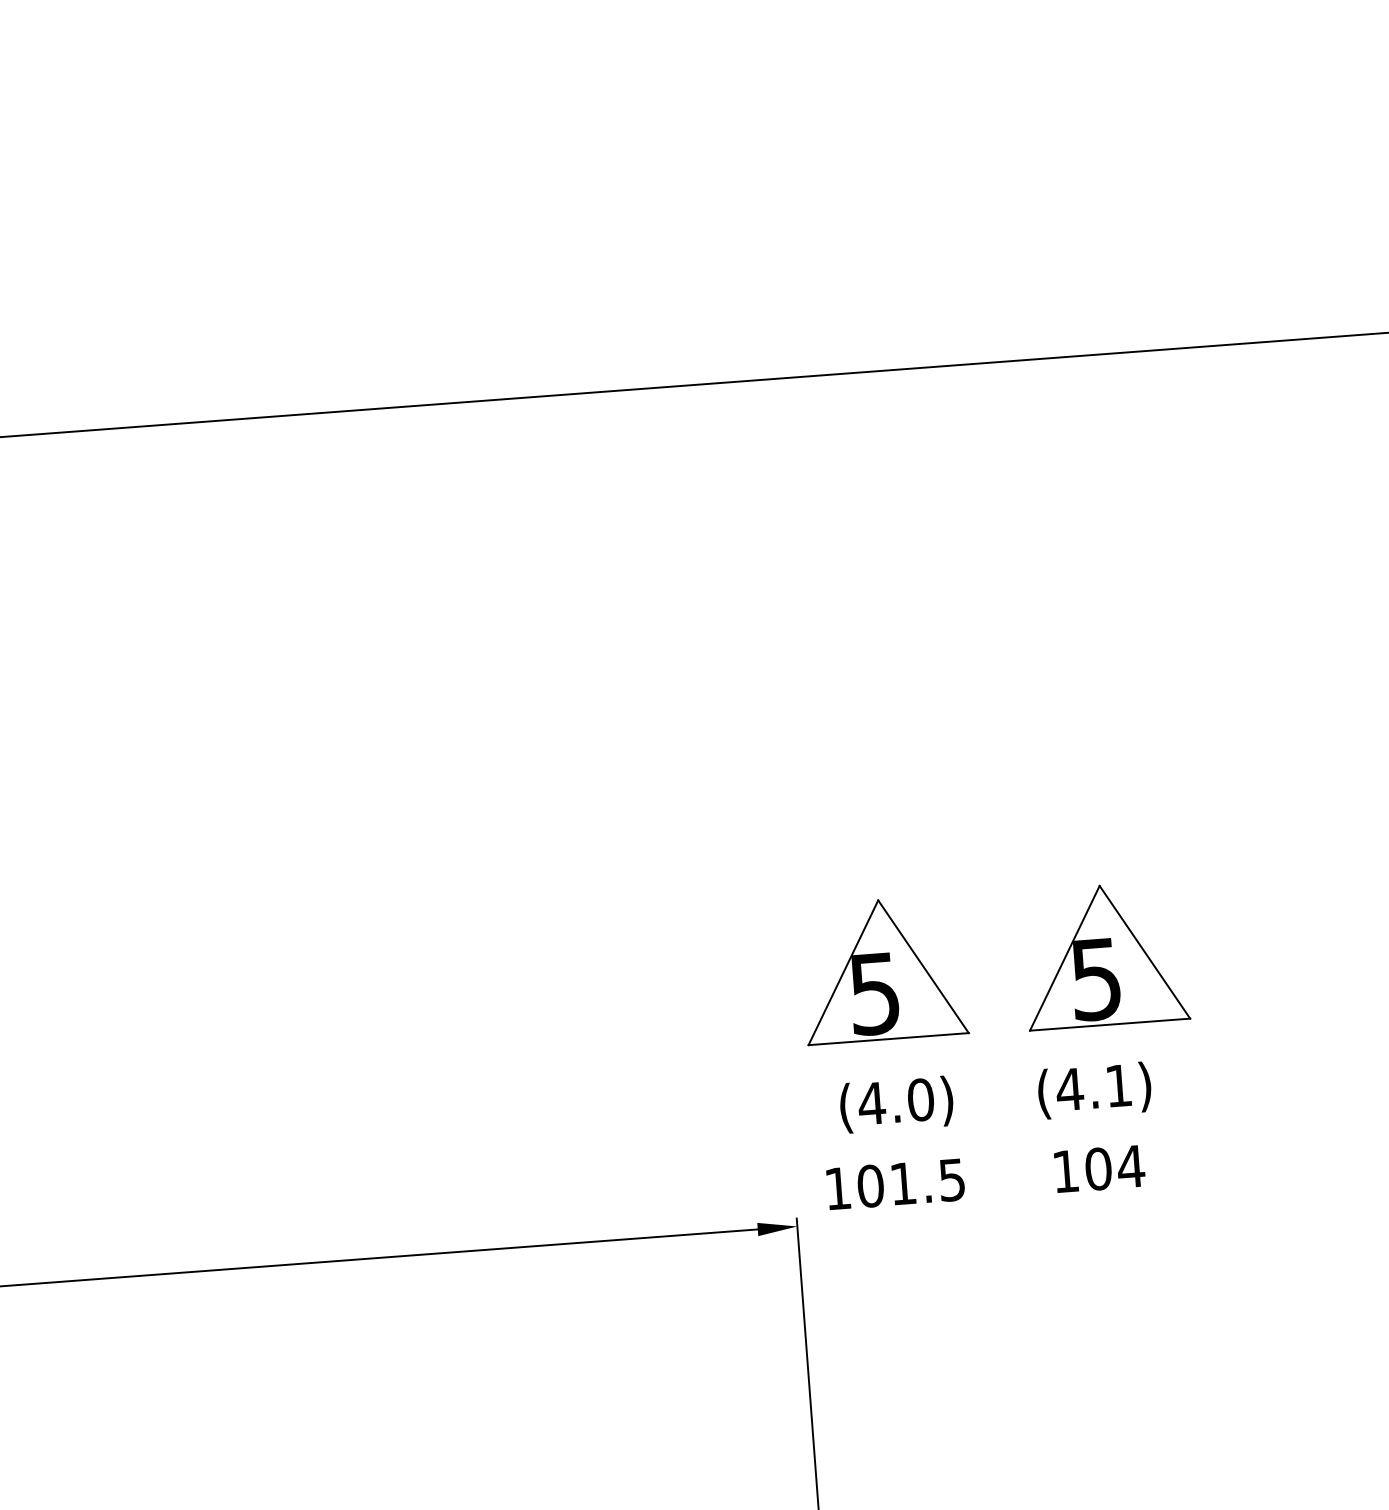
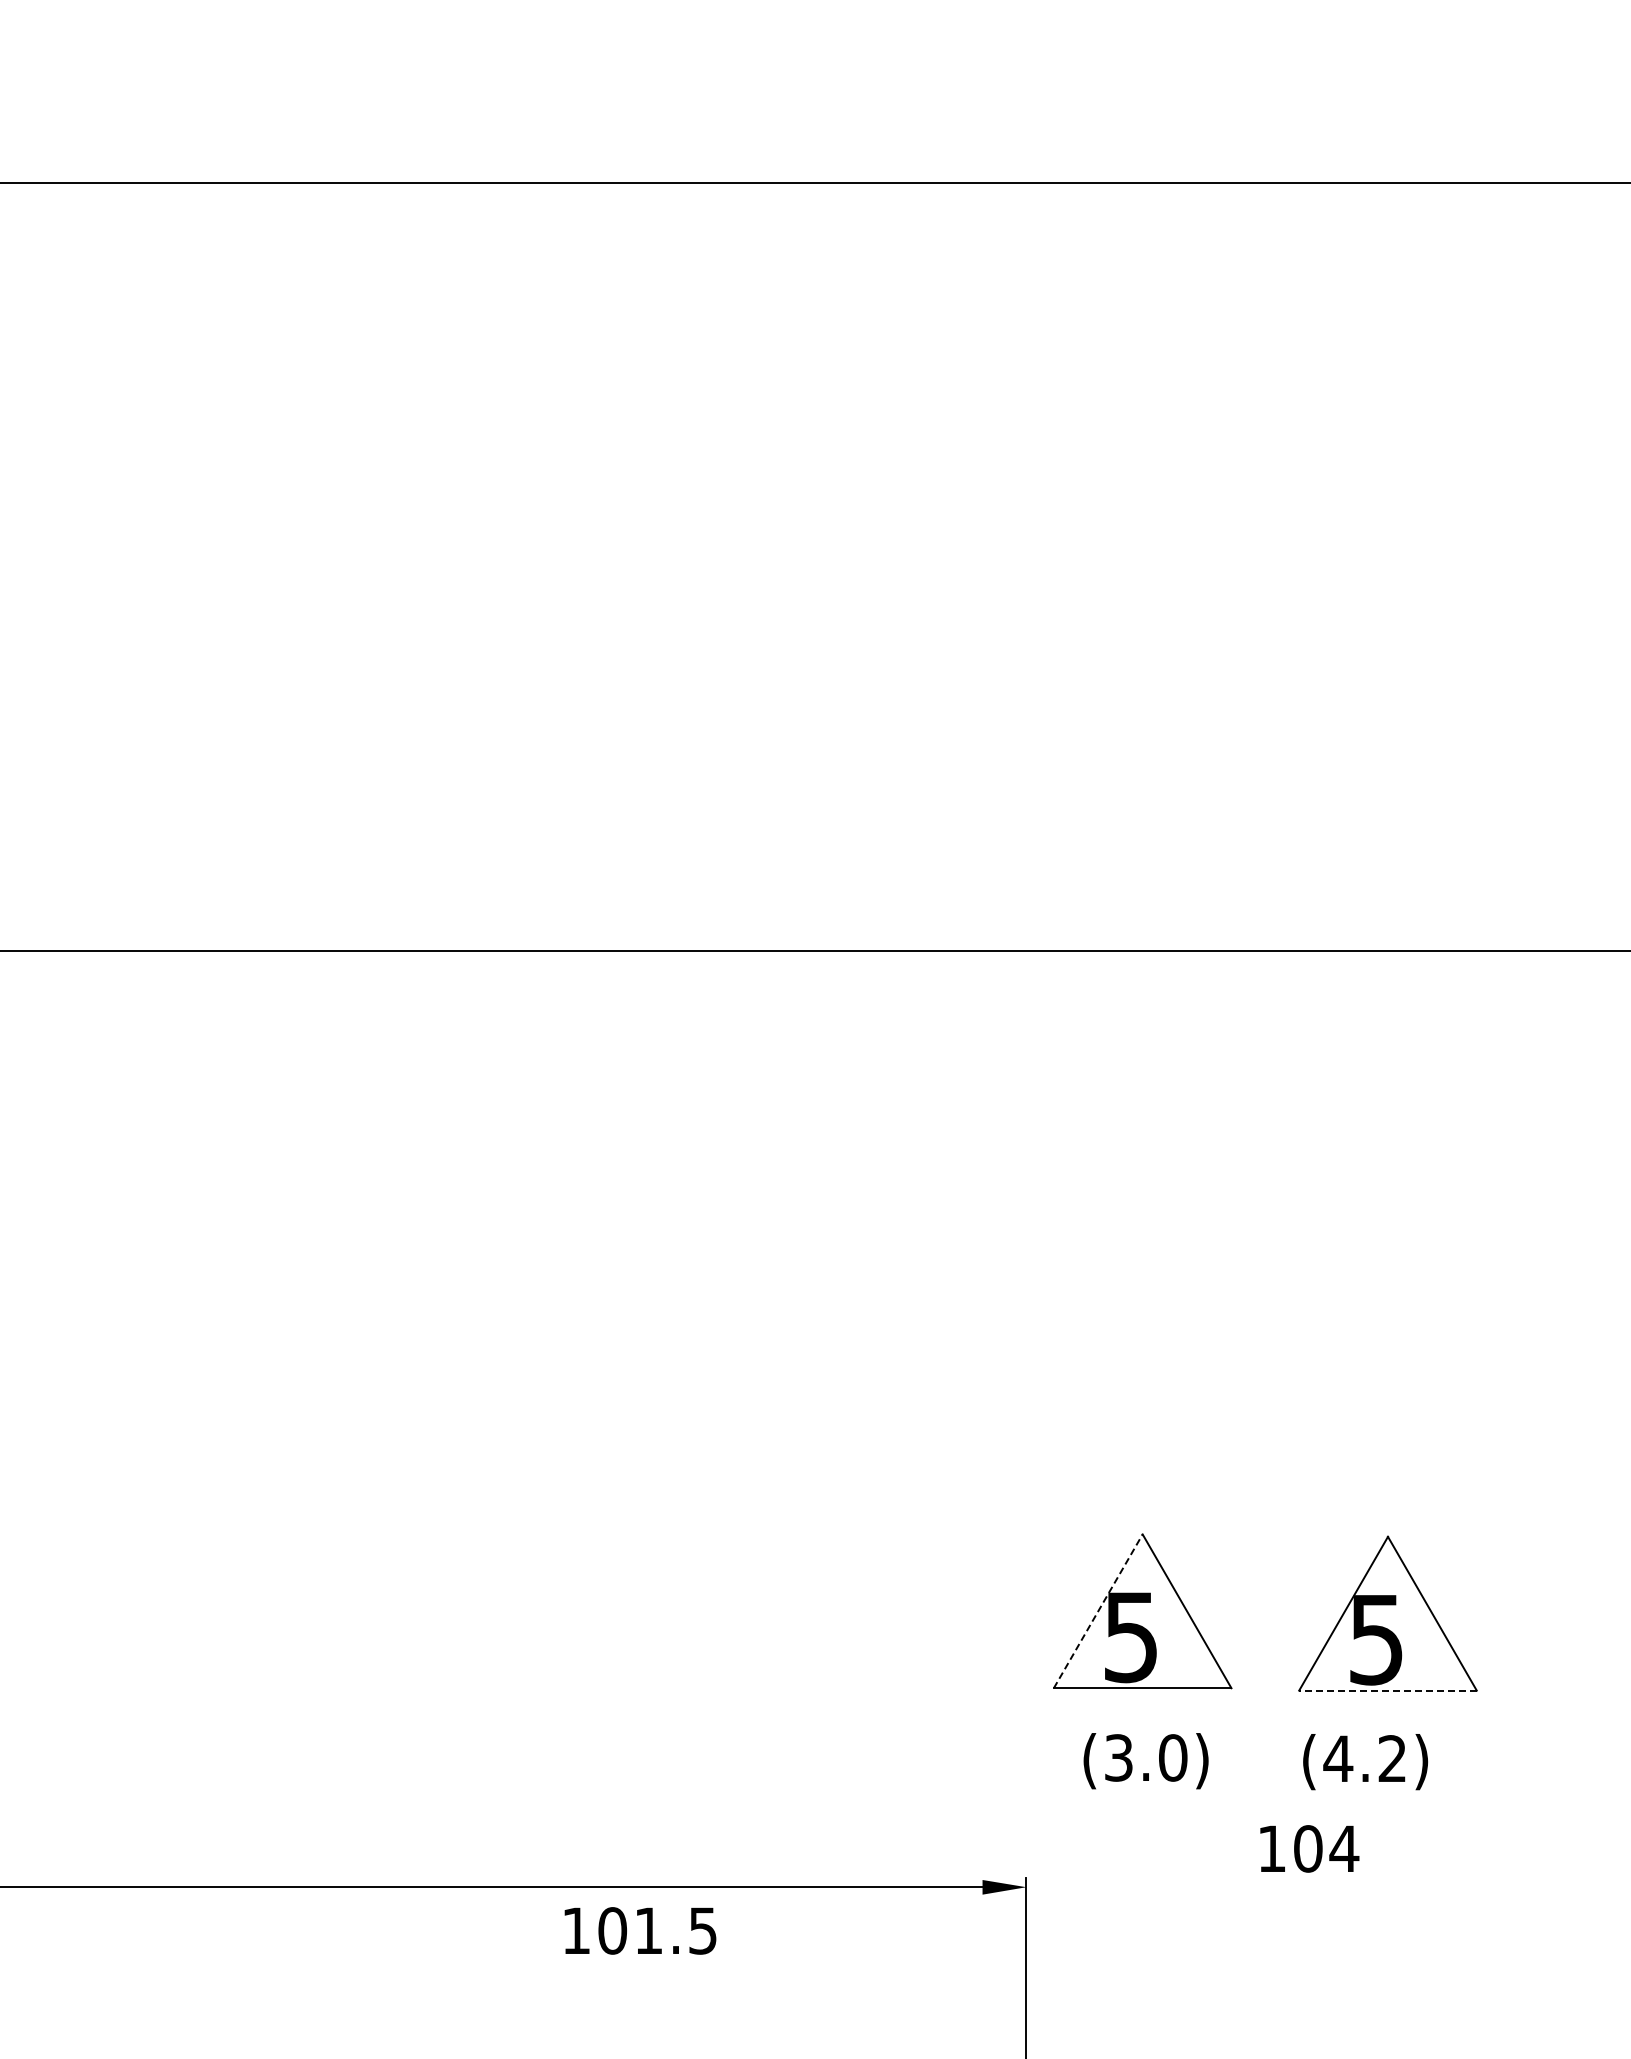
line: (843, 972) -> (1098, 1611), solid -> dashed
line: (1109, 1024) -> (1387, 1690), solid -> dashed
text: (1117, 1085) -> (1391, 1758), (4.1) -> (4.2)
text: (871, 1103) -> (1118, 1757), (4.0) -> (3.0)
text: (1099, 1168) -> (1309, 1848), moved
text: (895, 1183) -> (640, 1930), moved

